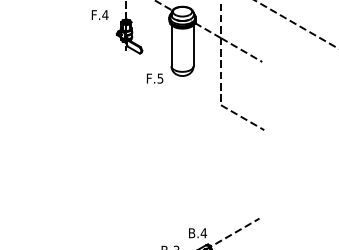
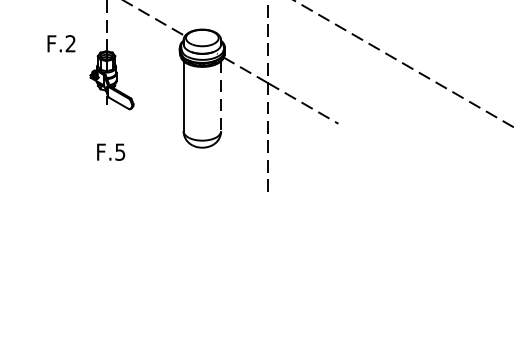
text: (105, 14) -> (70, 42), F.4 -> F.2
line: (193, 45) -> (221, 95), solid -> dashed
text: (154, 78) -> (110, 151), moved
line: (242, 117) -> (304, 218), removed

